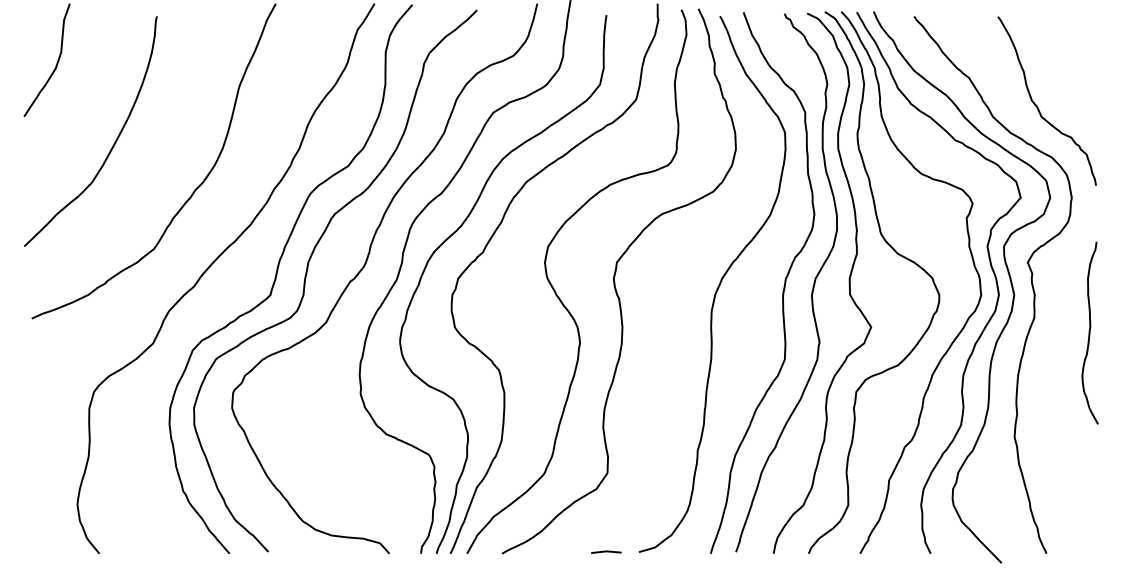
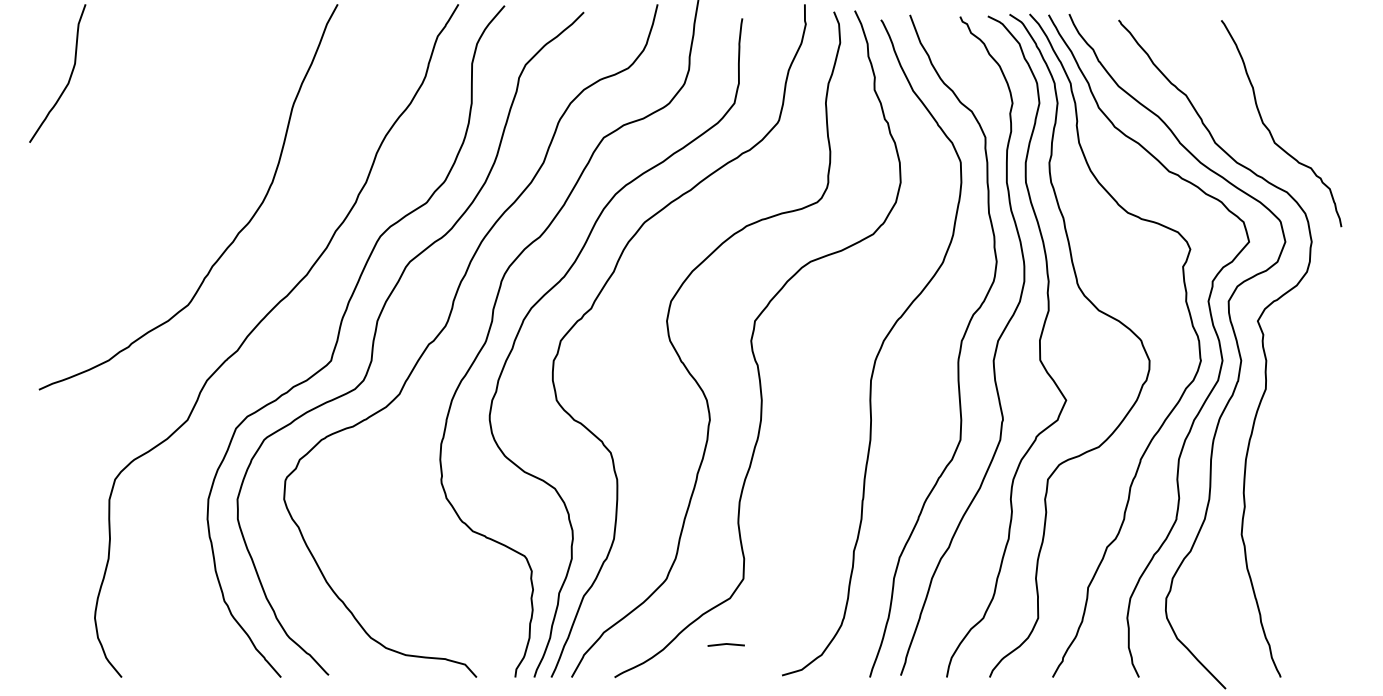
curve: (113, 143) -> (138, 175), removed
curve: (1089, 332) -> (1333, 406), removed
line: (606, 551) -> (726, 644), moved

